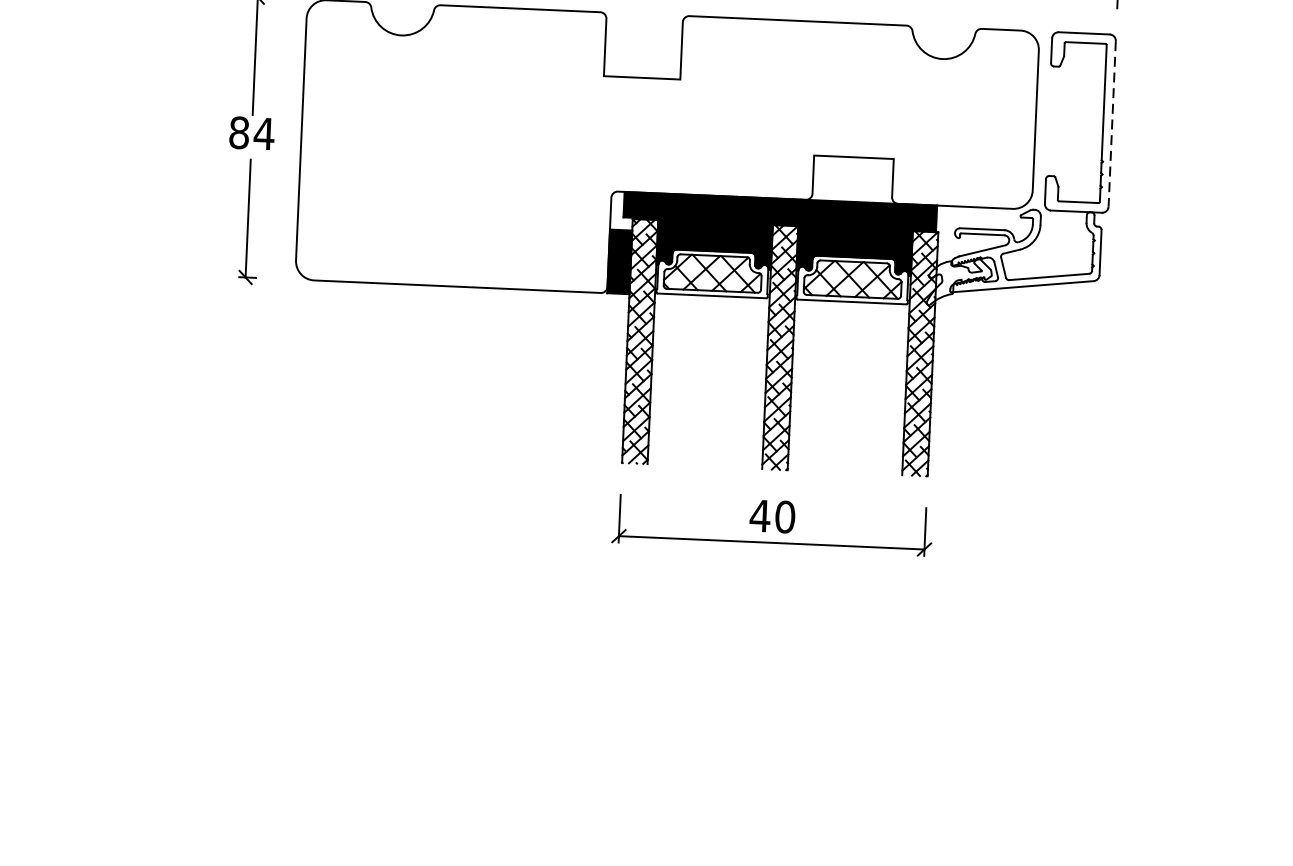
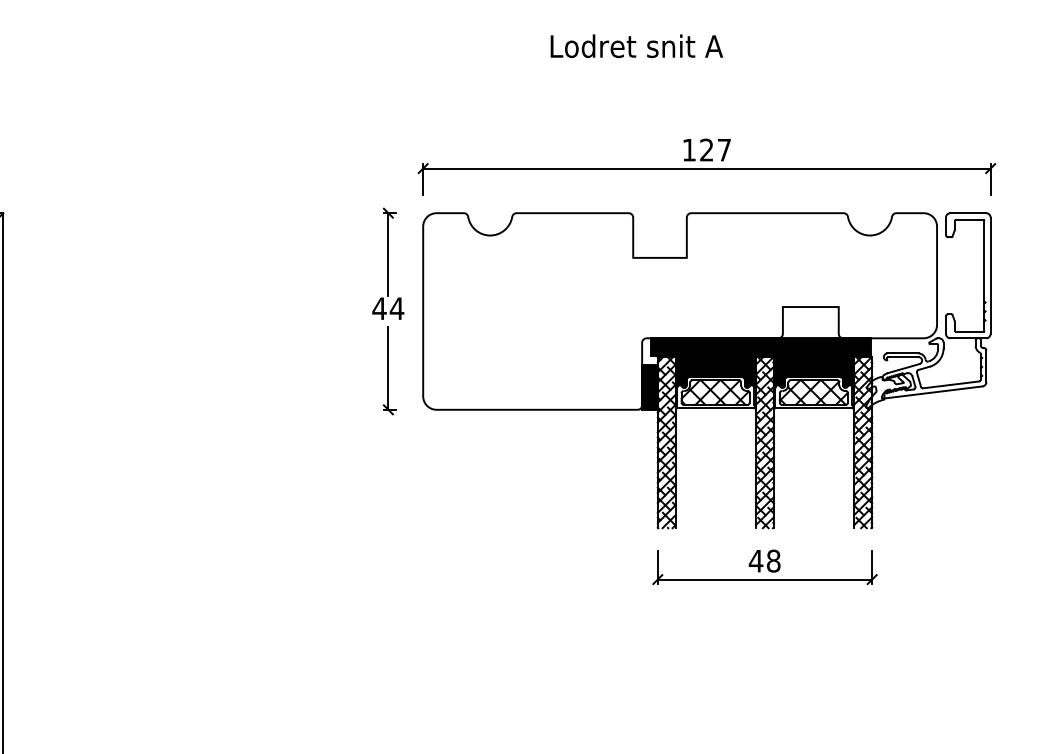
line: (1111, 124) -> (990, 276), dashed -> solid
text: (239, 132) -> (379, 308), 84 -> 44
text: (784, 517) -> (773, 561), 40 -> 48

